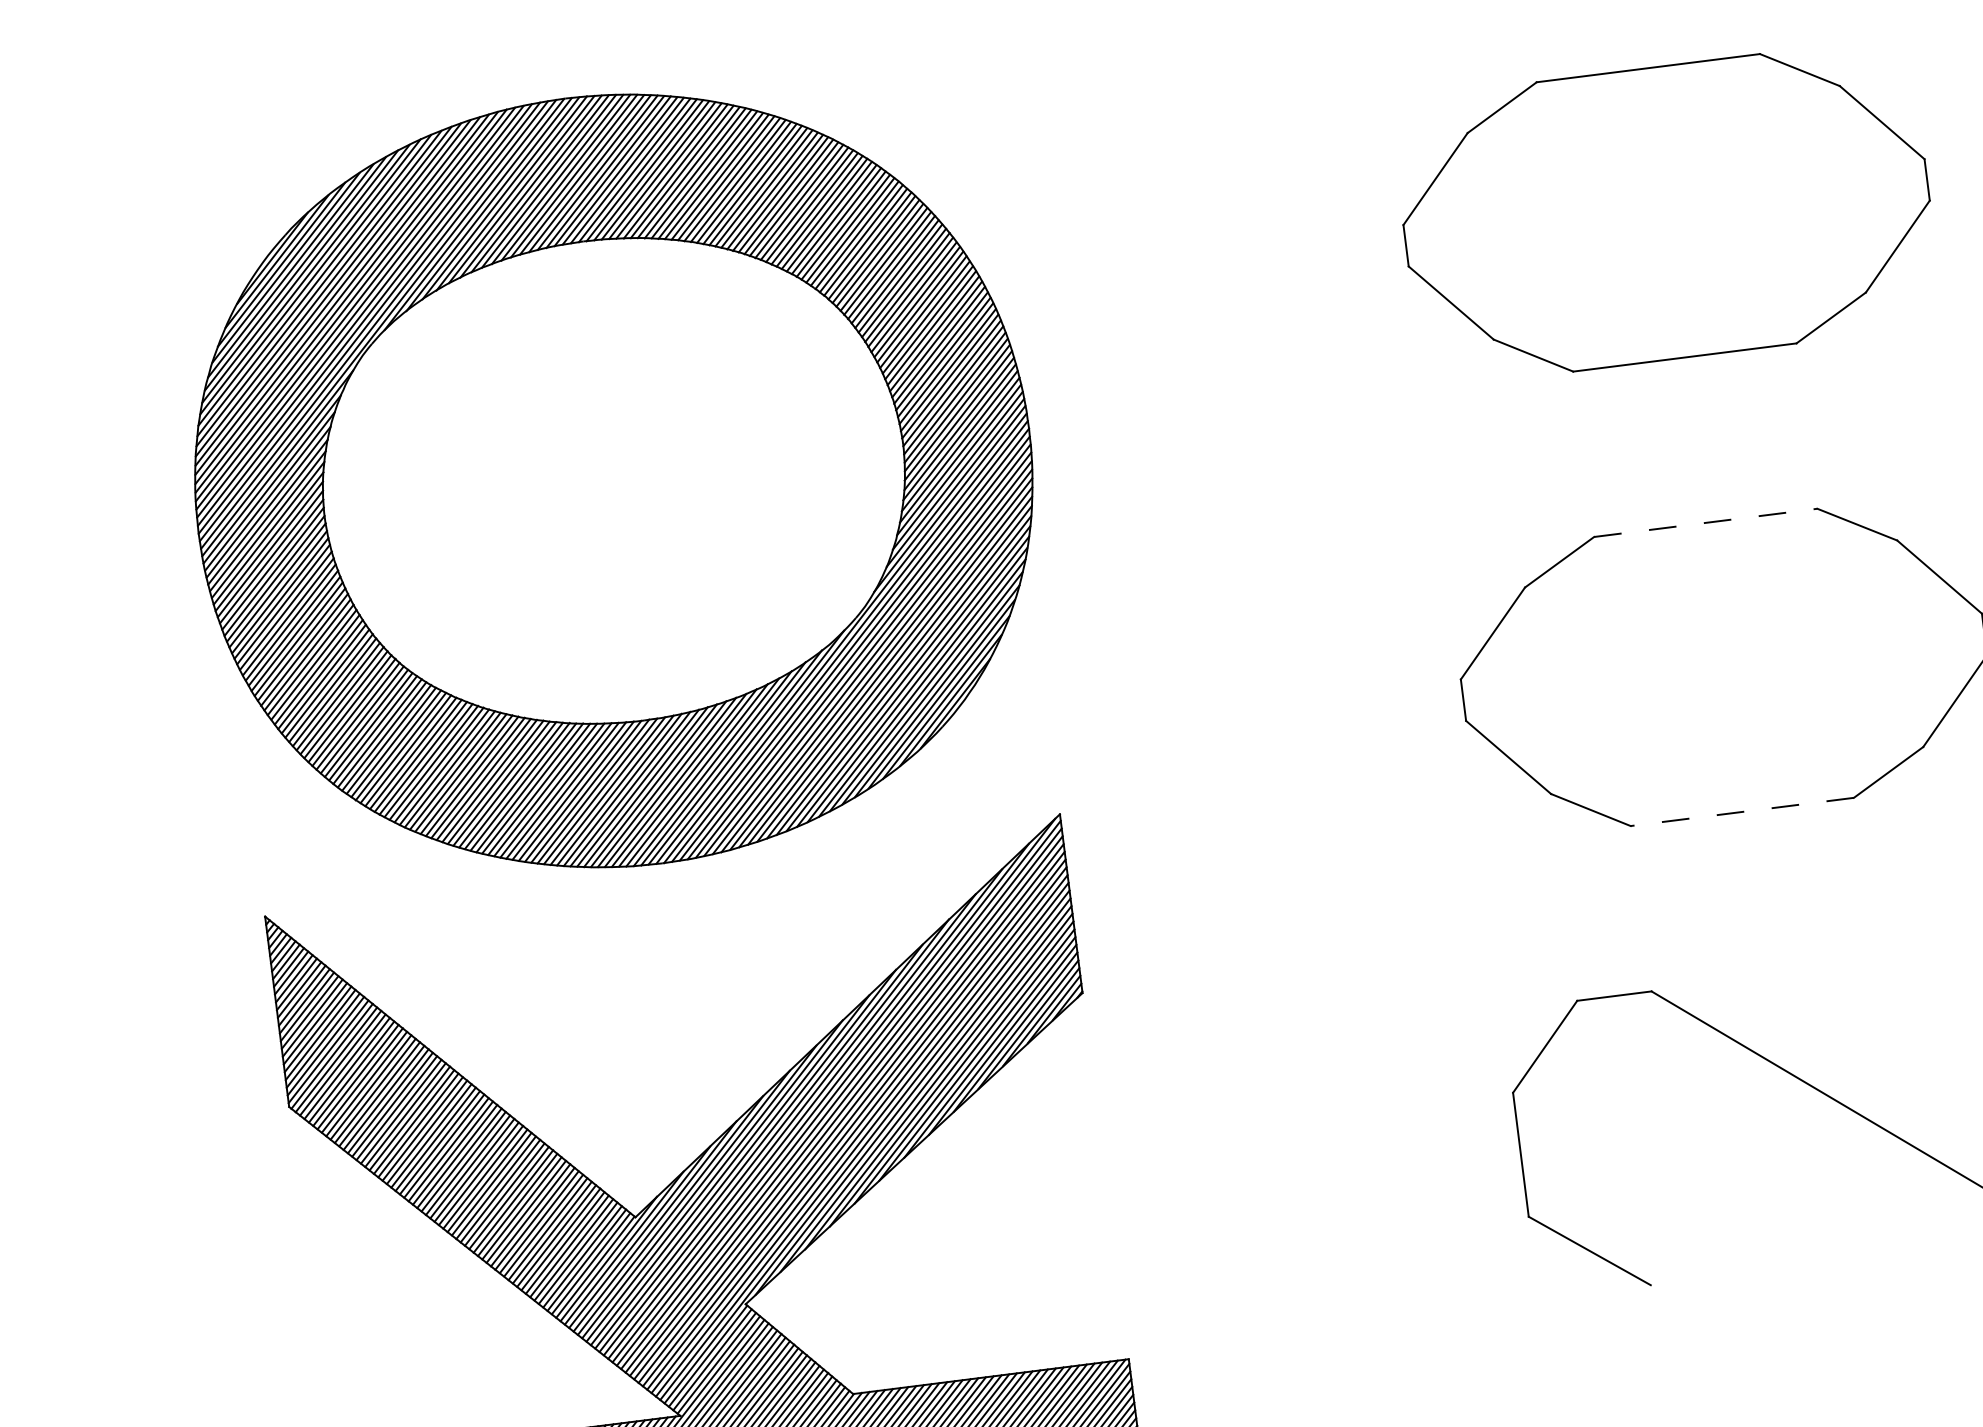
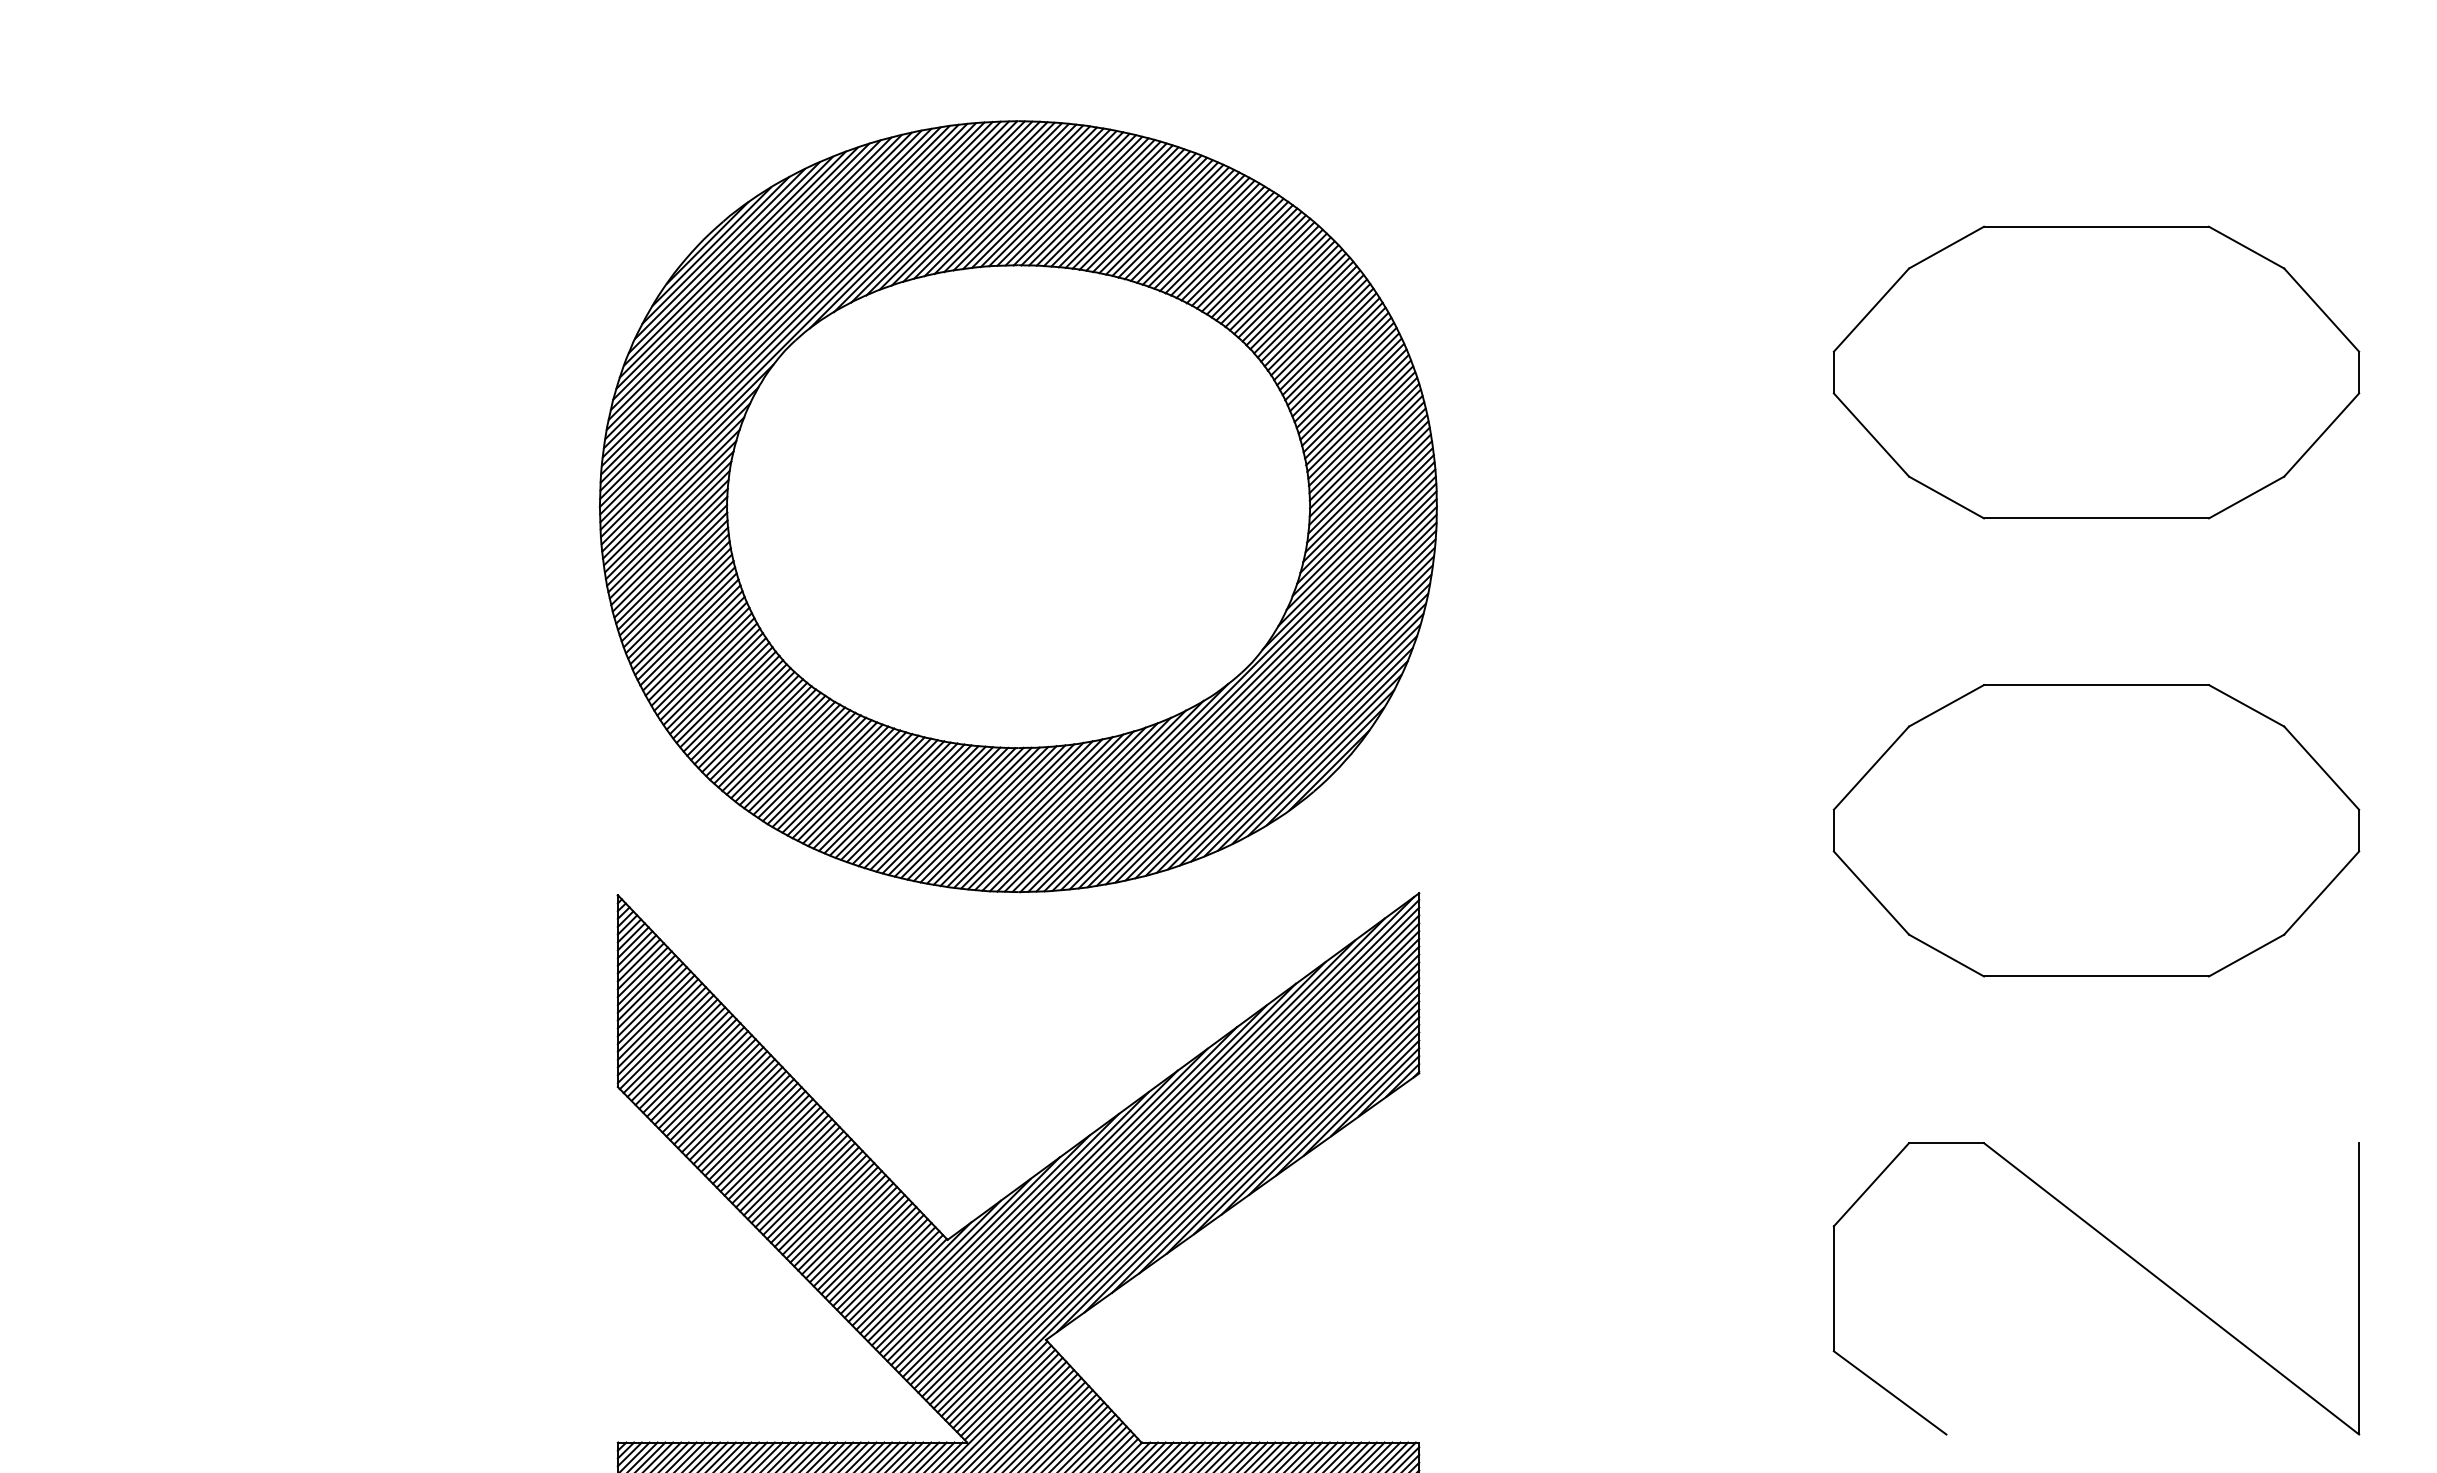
line: (1705, 523) -> (2096, 685), dashed -> solid
line: (1742, 812) -> (2096, 976), dashed -> solid

